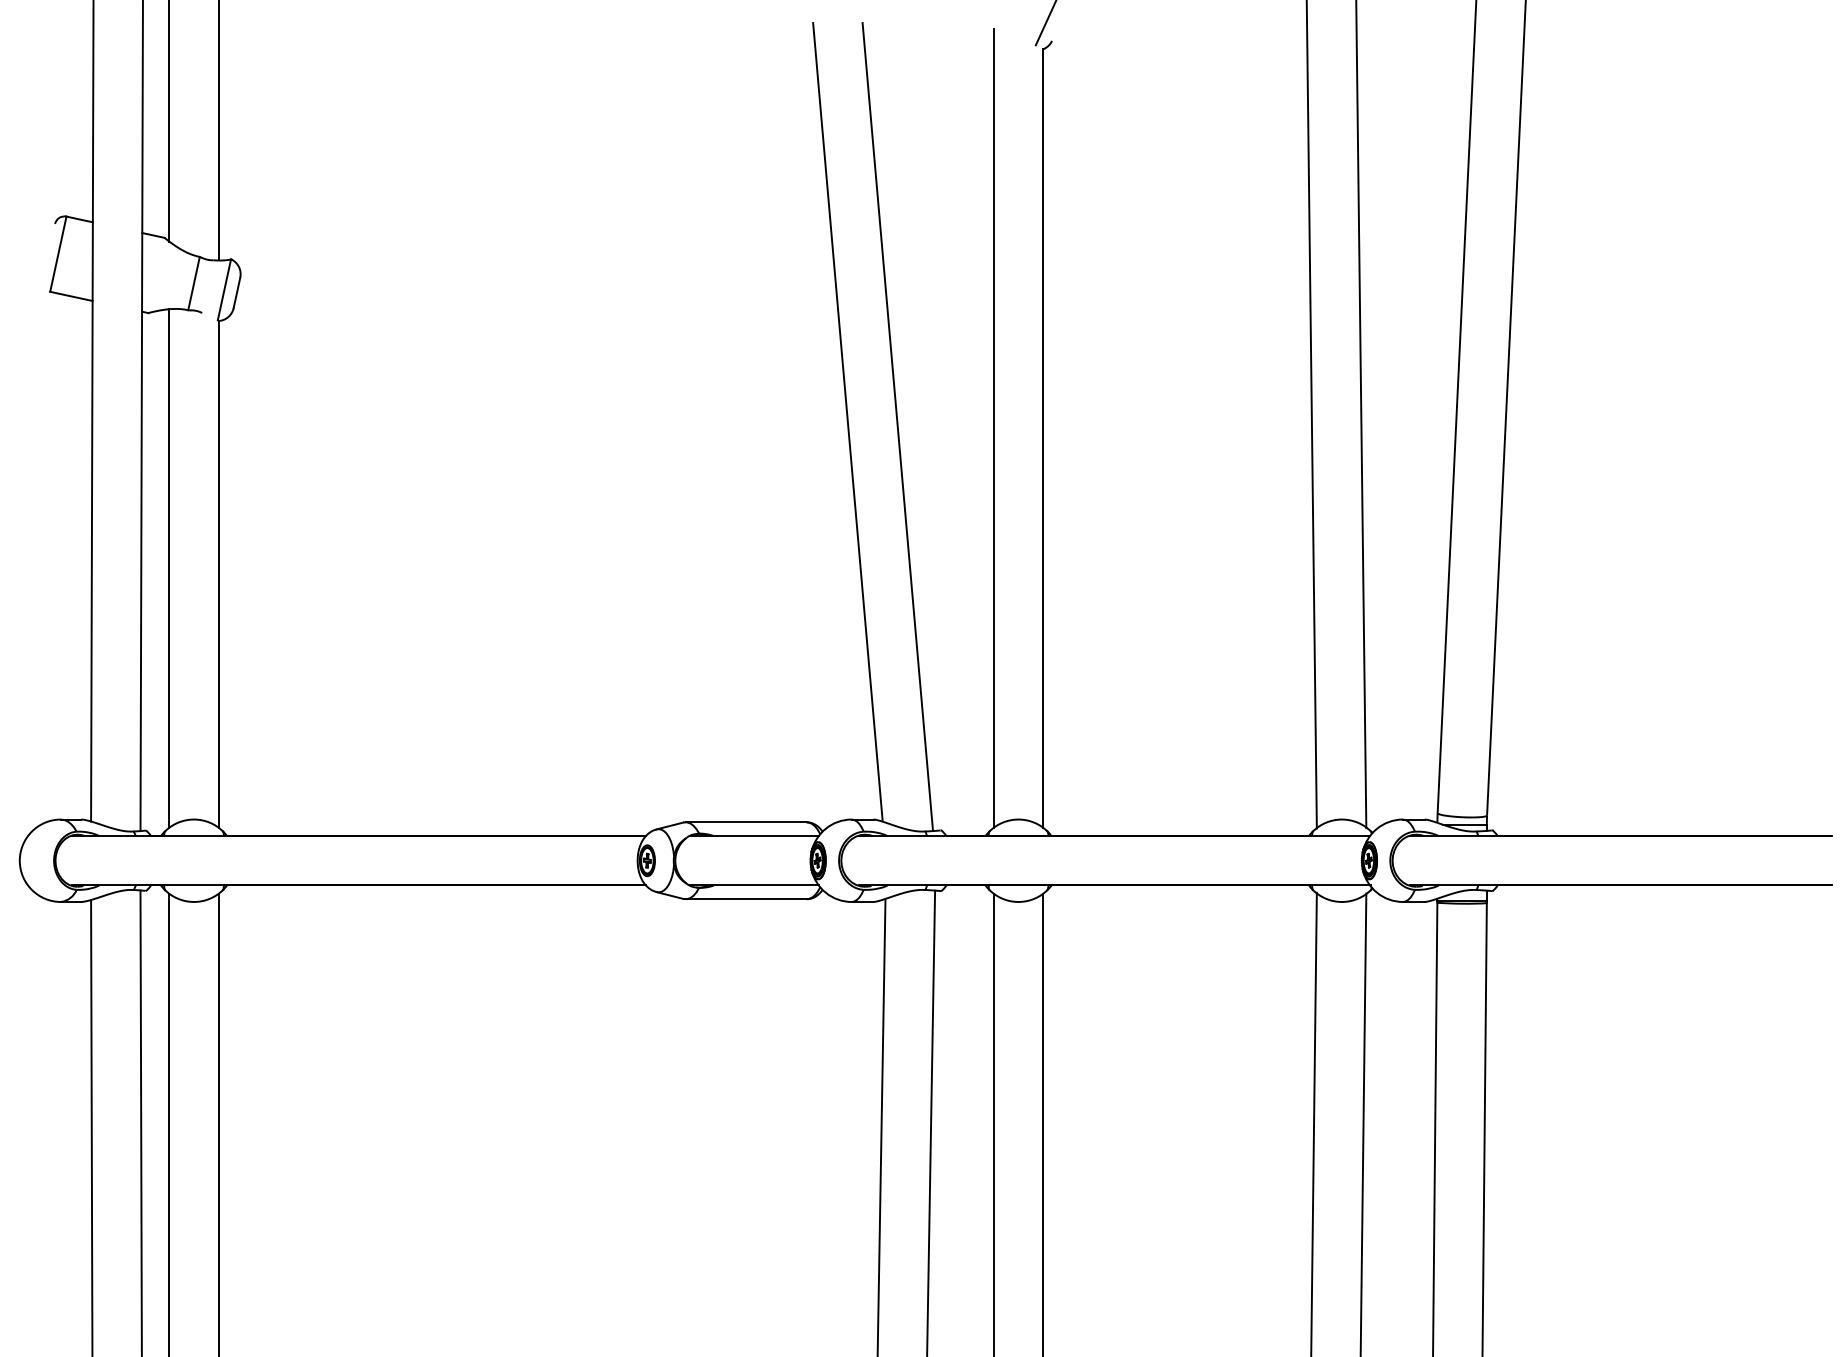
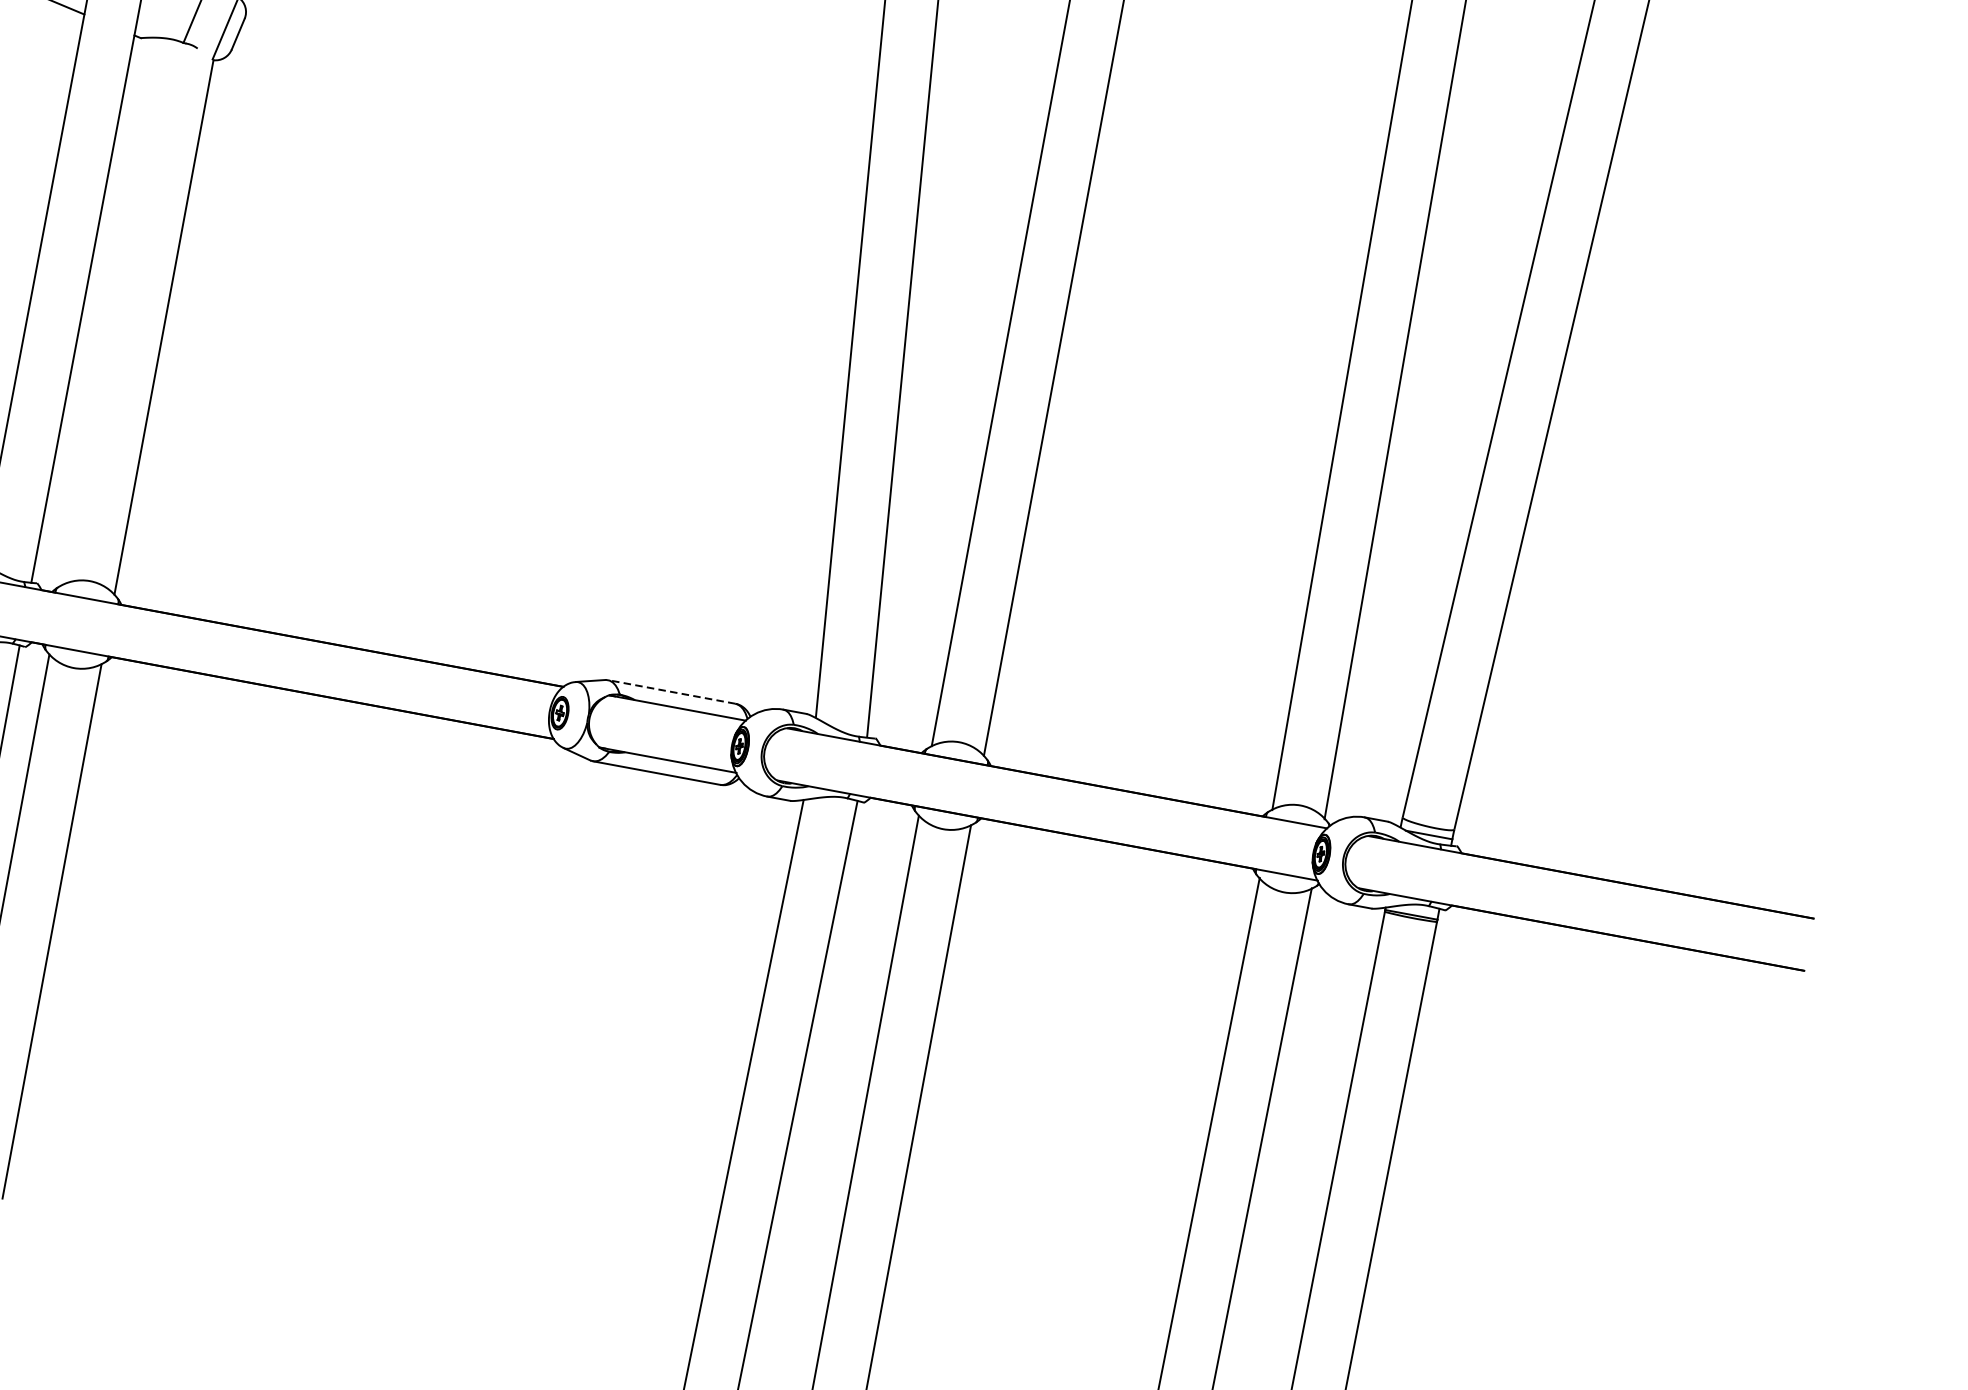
line: (169, 568) -> (113, 311), removed
line: (745, 822) -> (670, 692), solid -> dashed

